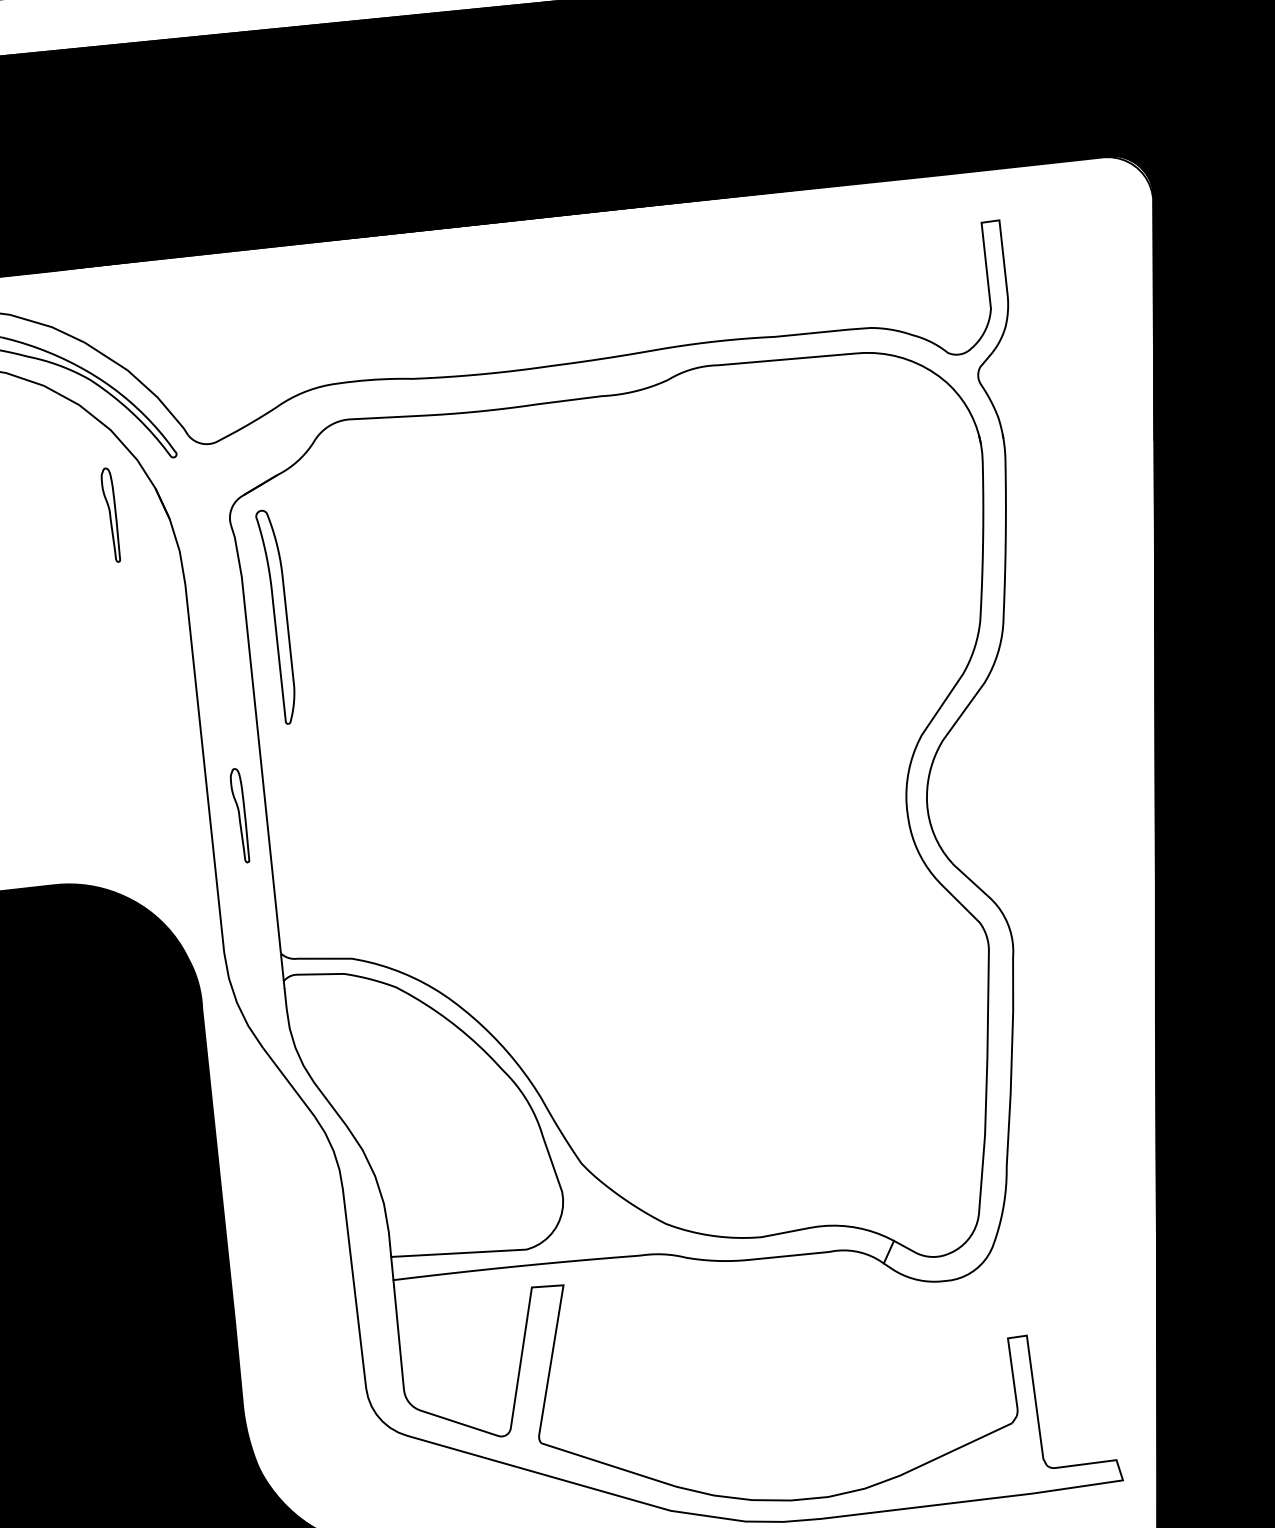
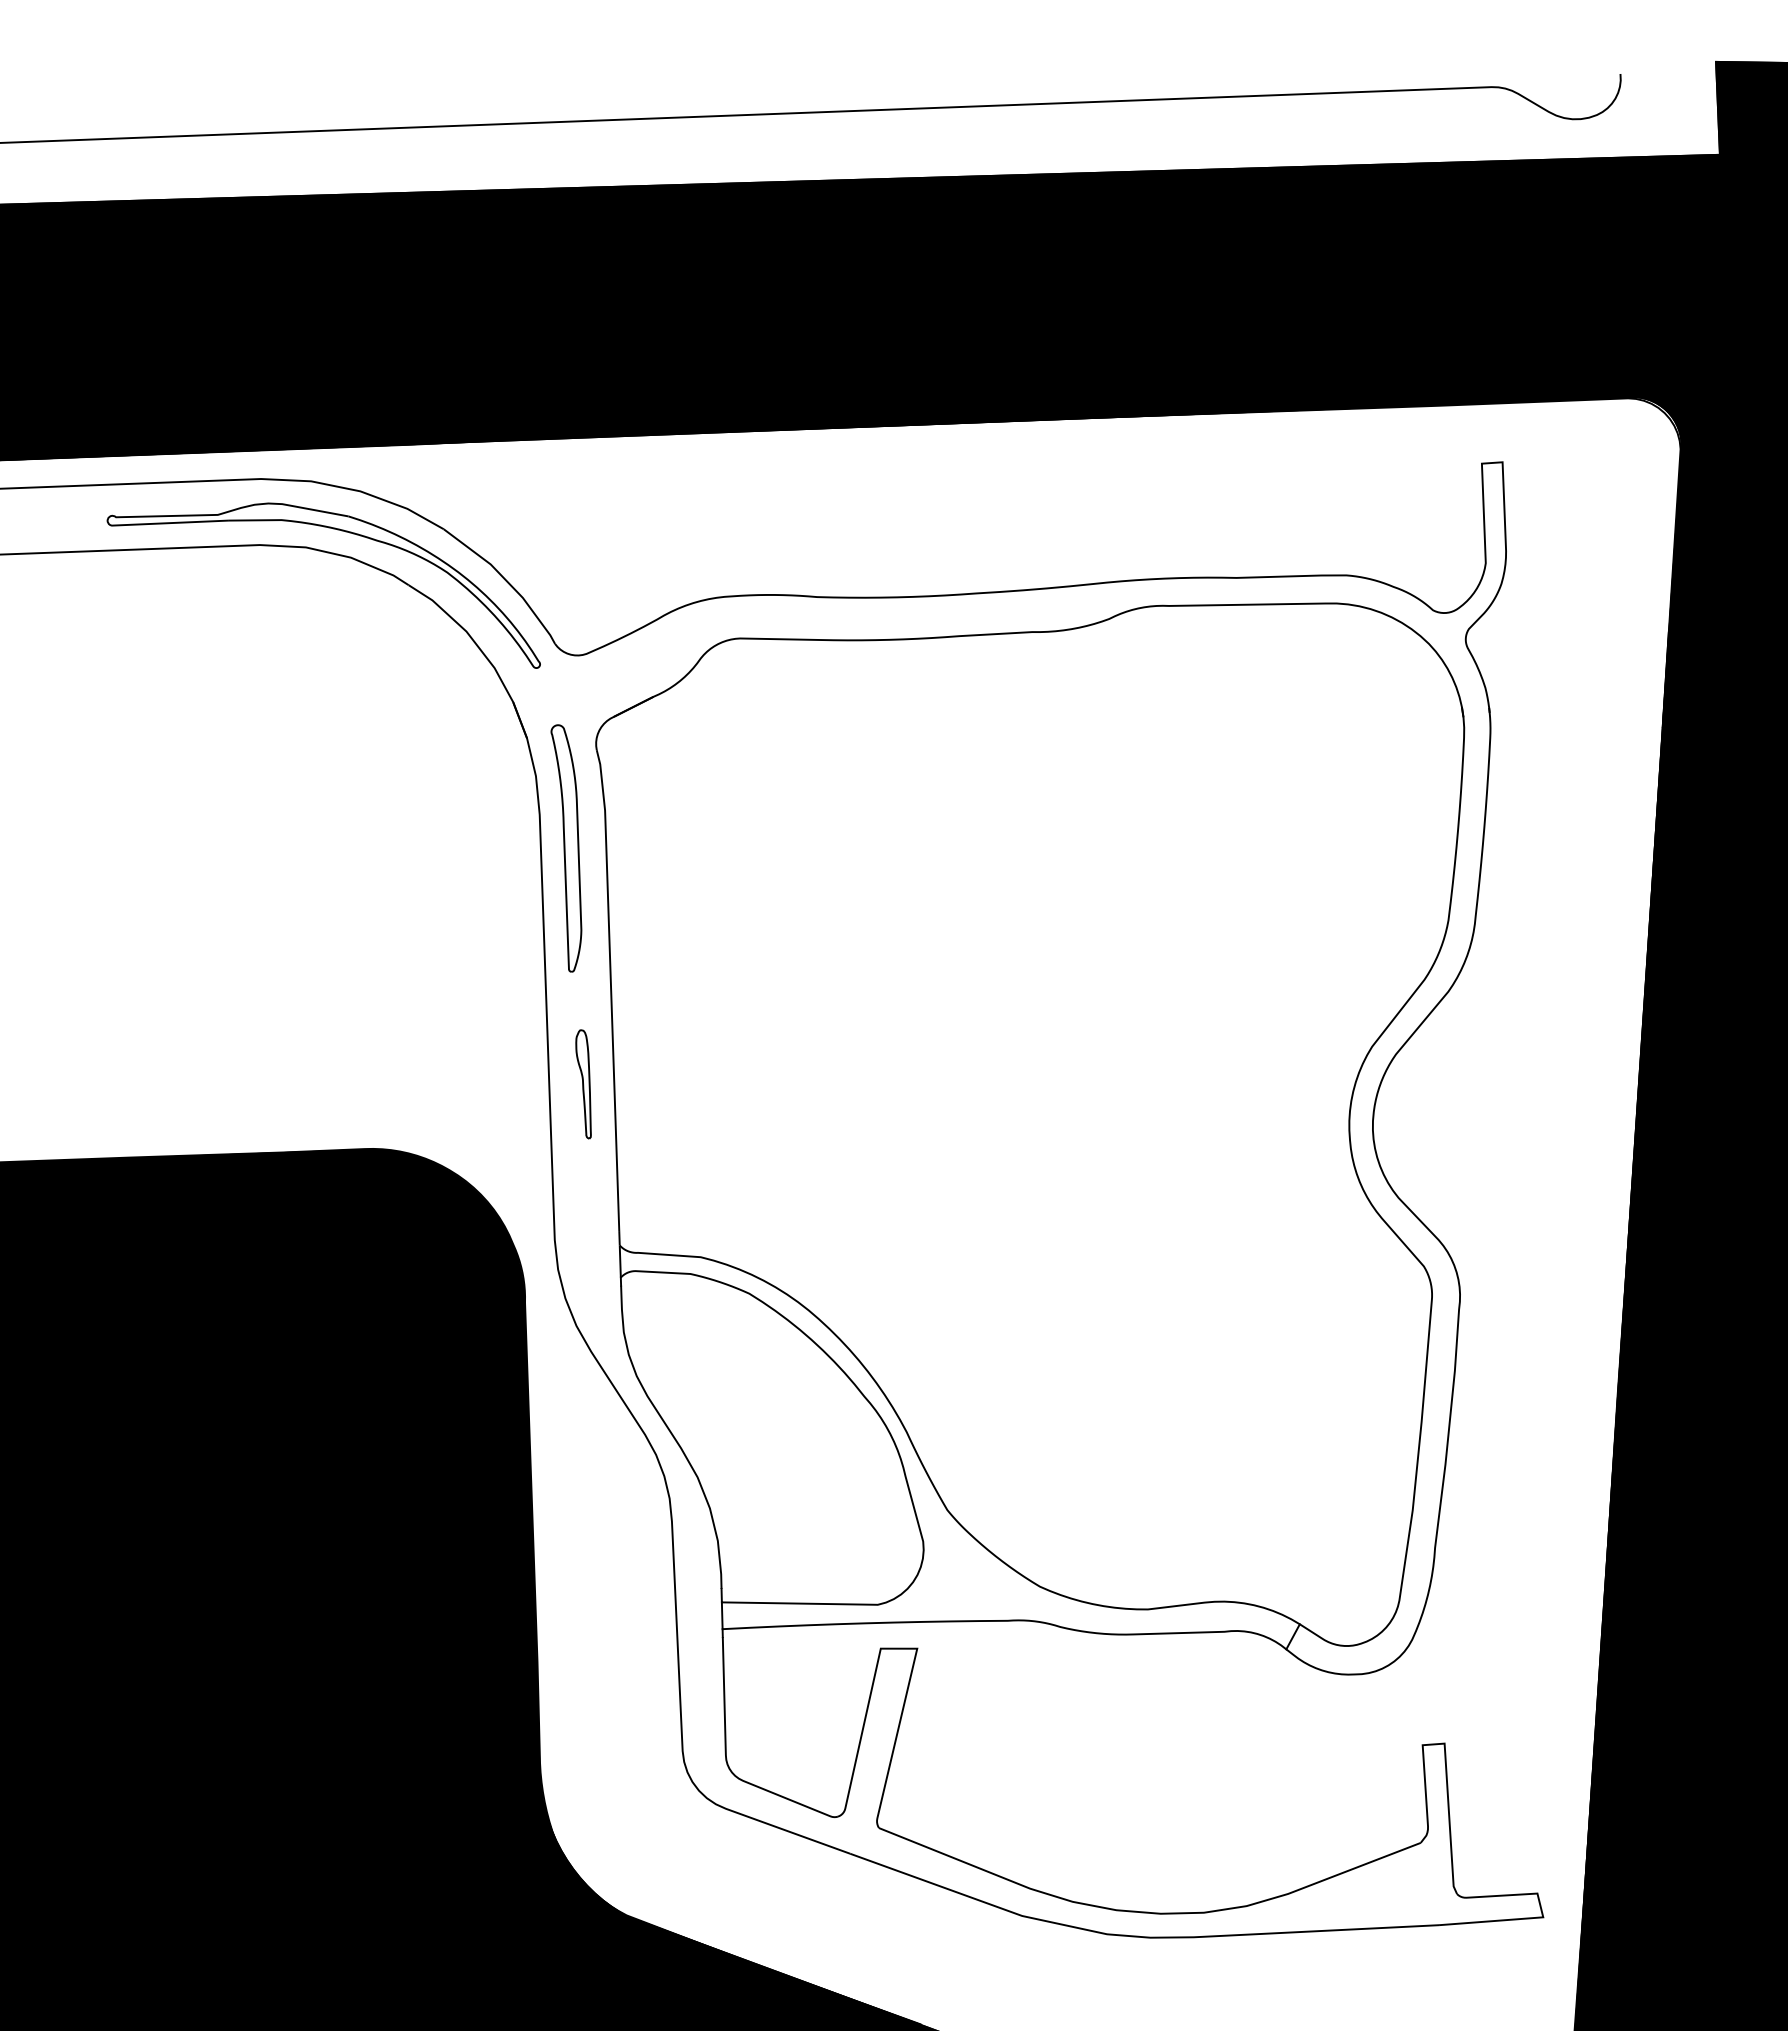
part: (110, 515) -> (459, 729), removed
part: (276, 617) -> (566, 848), moved

